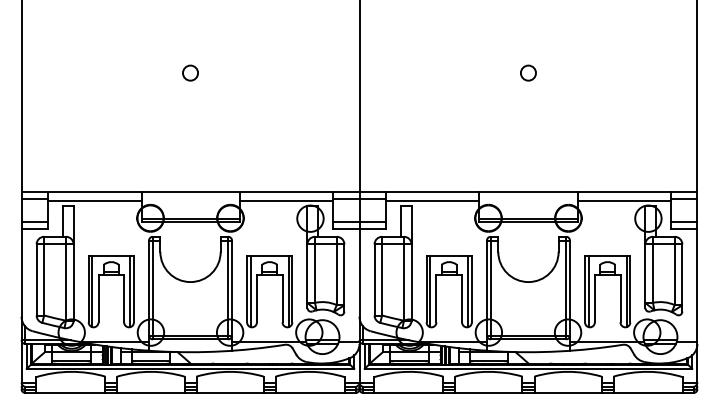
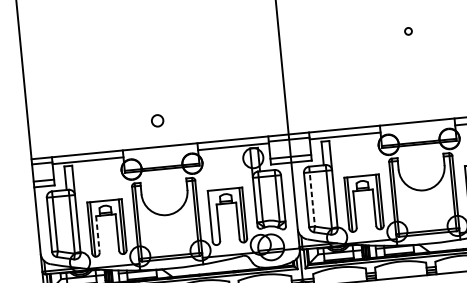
circle: (190, 72) -> (157, 120), moved
circle: (528, 72) -> (408, 30), size x0.6
line: (382, 276) -> (312, 196), solid -> dashed
line: (250, 291) -> (213, 217), removed
line: (98, 298) -> (97, 234), solid -> dashed

